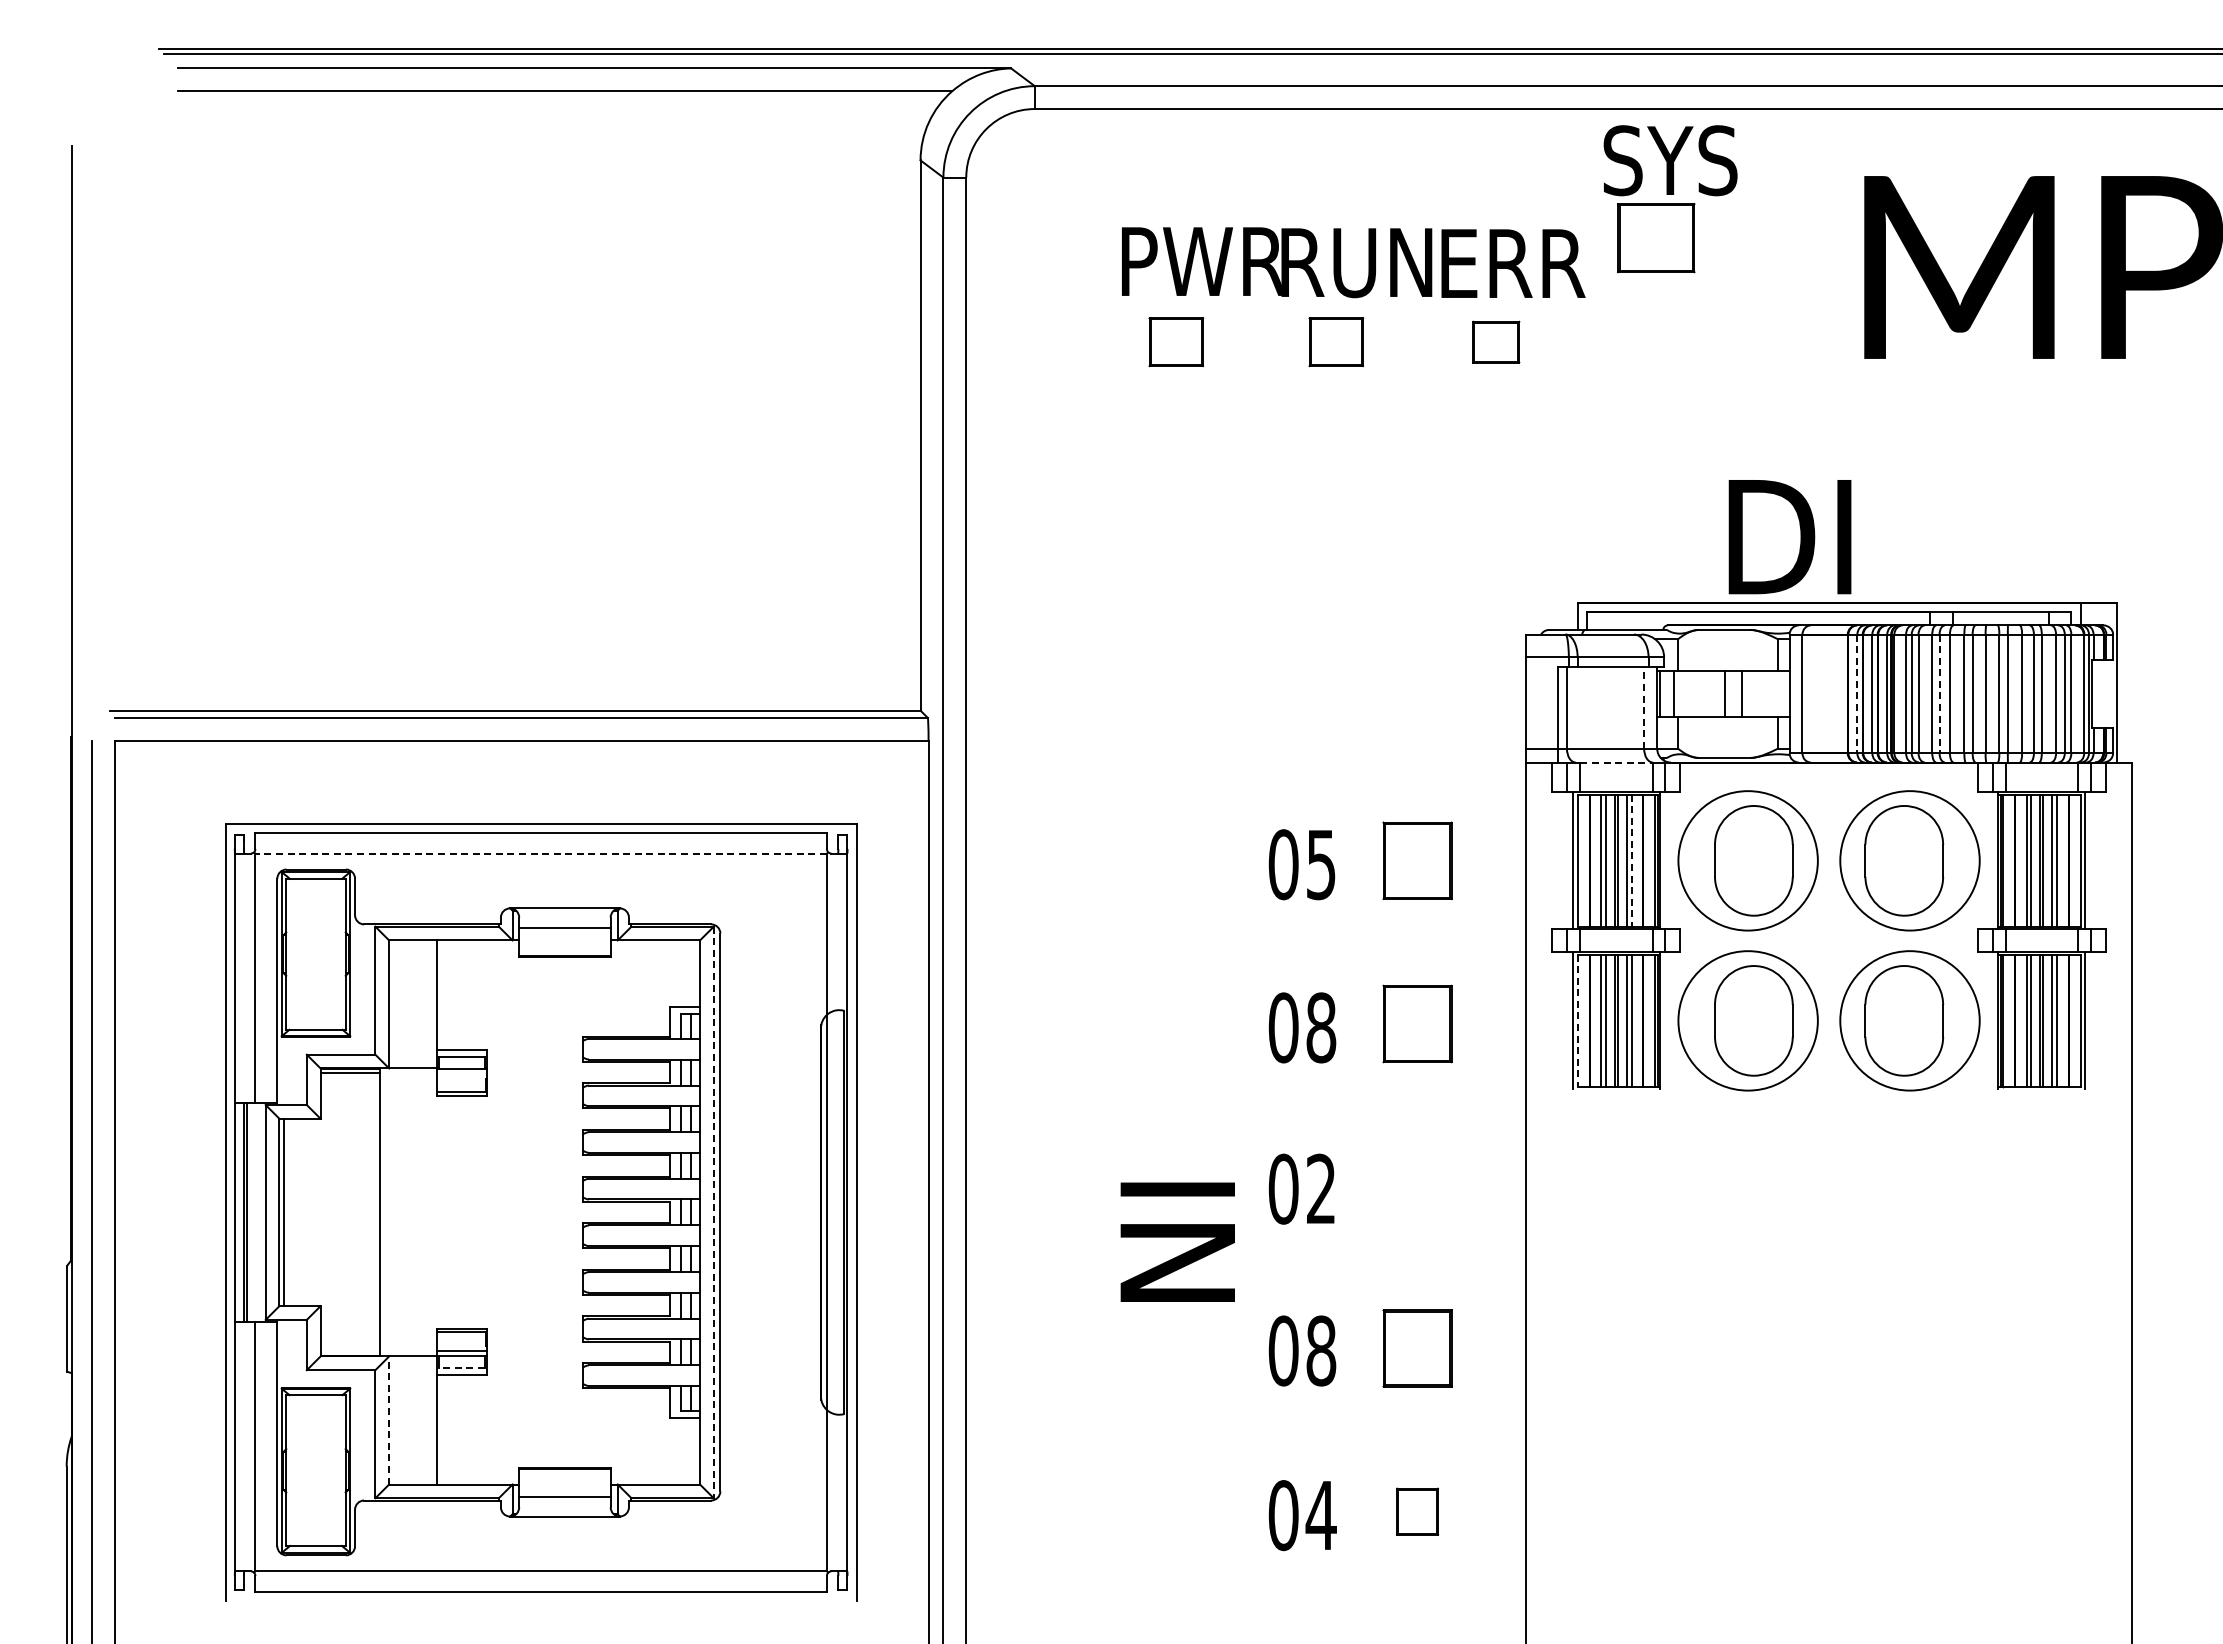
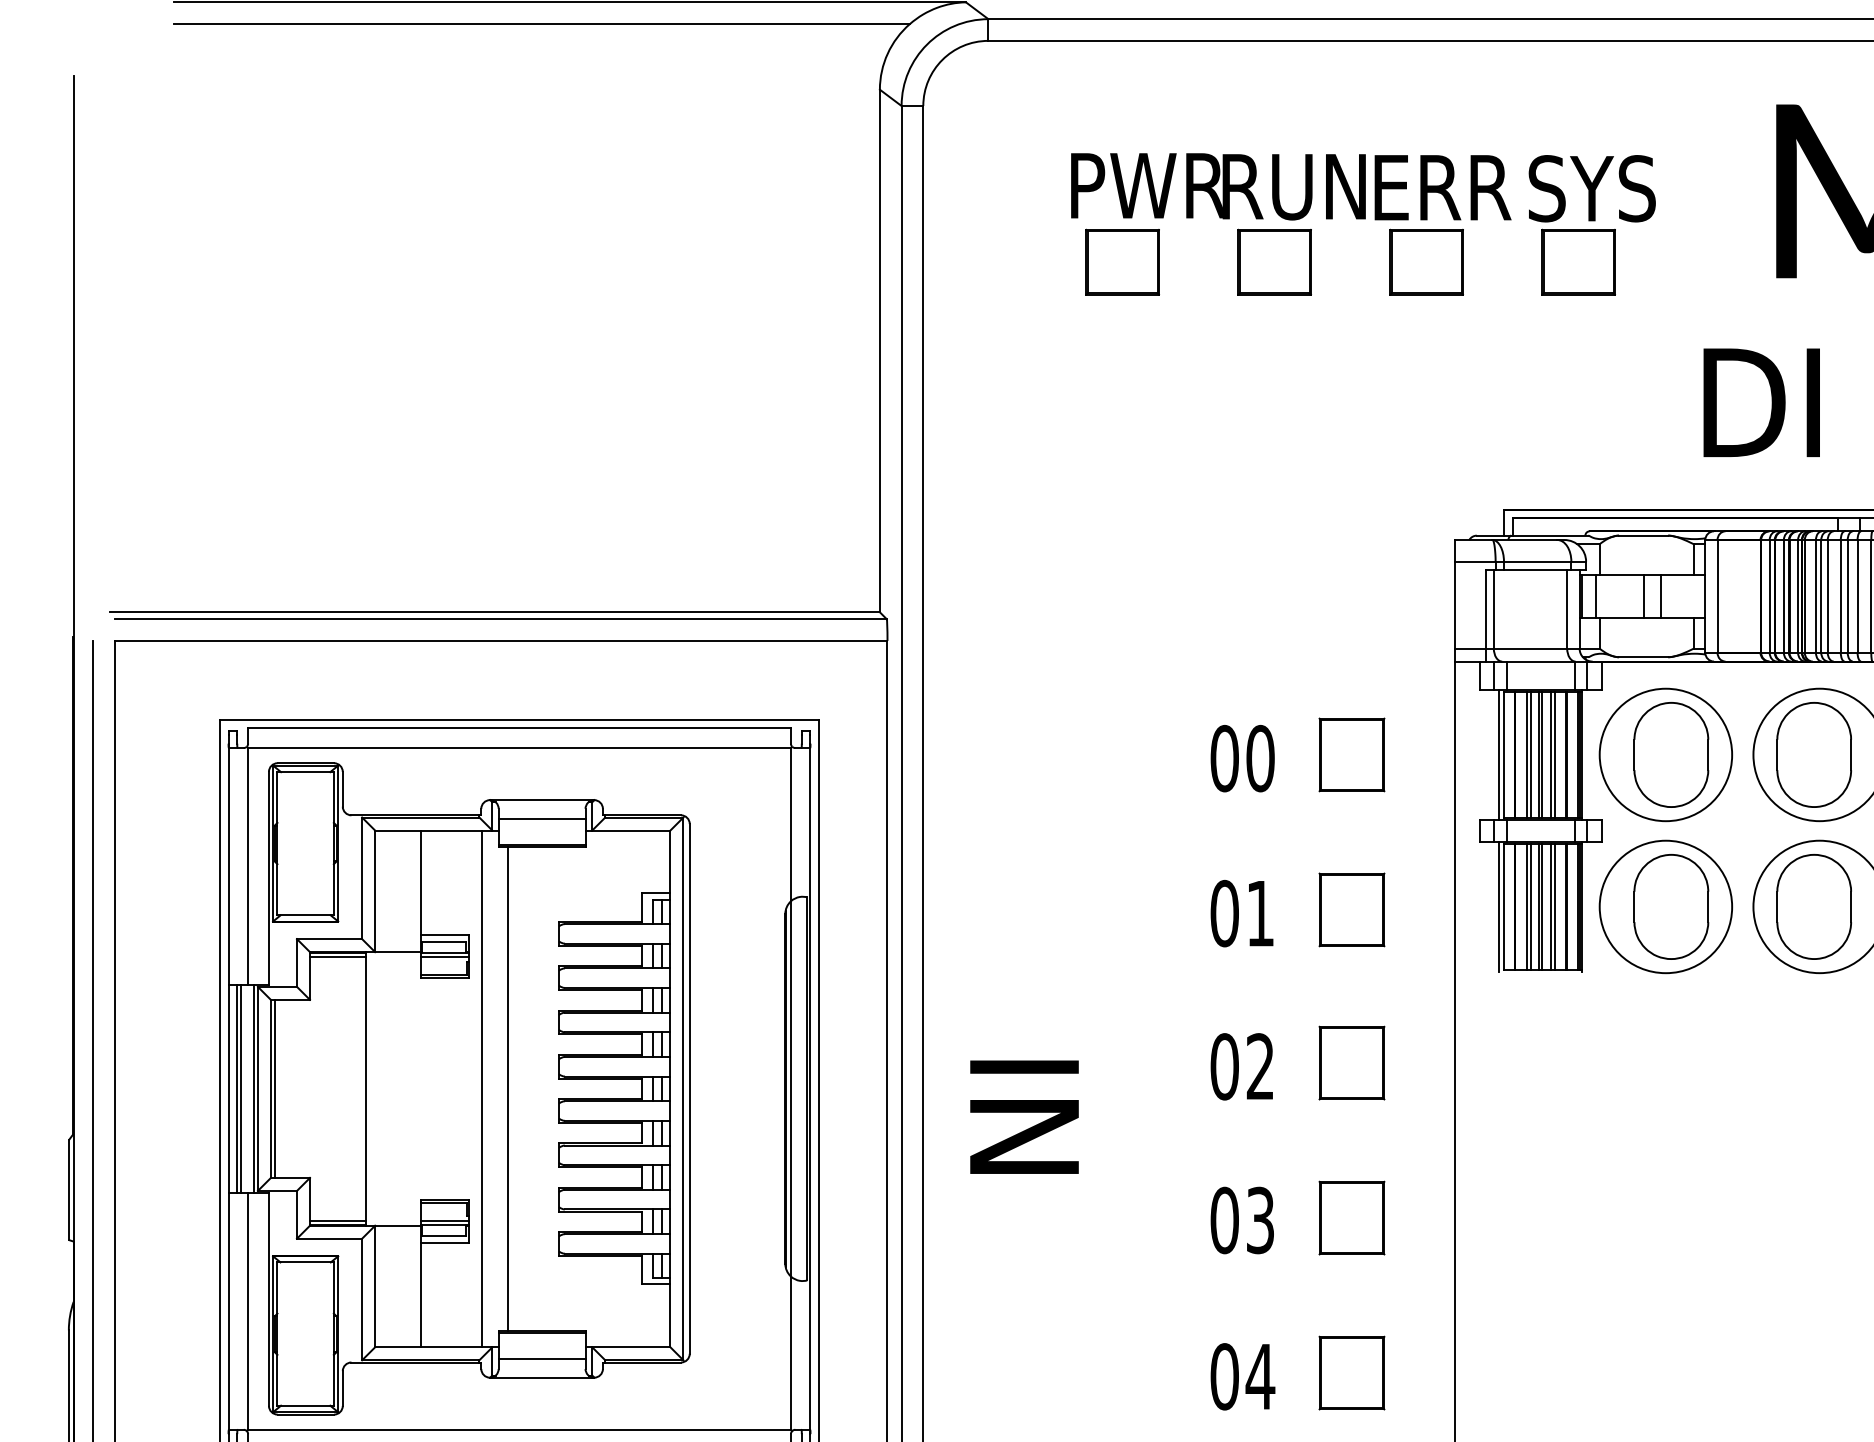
part: (1670, 199) -> (1592, 225), moved
part: (1176, 342) -> (1122, 262), size x1.43
part: (1336, 342) -> (1274, 262), size x1.43
part: (1496, 342) -> (1426, 262), size x1.67
text: (1789, 537) -> (1761, 403), moved
line: (1857, 694) -> (1769, 596), dashed -> solid
line: (1939, 694) -> (1847, 596), dashed -> solid
line: (1644, 707) -> (1567, 609), dashed -> solid
line: (1616, 762) -> (1540, 661), dashed -> solid
line: (541, 853) -> (519, 747), dashed -> solid
line: (1631, 861) -> (1555, 755), dashed -> solid
text: (1321, 864) -> (1260, 758), 05 -> 00
line: (1577, 1021) -> (1503, 907), dashed -> solid
text: (1321, 1027) -> (1260, 913), 08 -> 01
line: (462, 1073) -> (444, 956), added
part: (1417, 1185) -> (1351, 1063), added
line: (261, 1212) -> (253, 1088), added
line: (501, 1212) -> (481, 1088), added
line: (528, 1212) -> (507, 1088), added
line: (713, 1212) -> (683, 1088), dashed -> solid
text: (1177, 1241) -> (1024, 1116), moved
text: (1321, 1350) -> (1260, 1220), 08 -> 03
line: (349, 1351) -> (337, 1220), added
line: (461, 1367) -> (443, 1236), dashed -> solid
line: (389, 1419) -> (375, 1285), dashed -> solid
part: (1417, 1511) -> (1351, 1372), size x1.67

